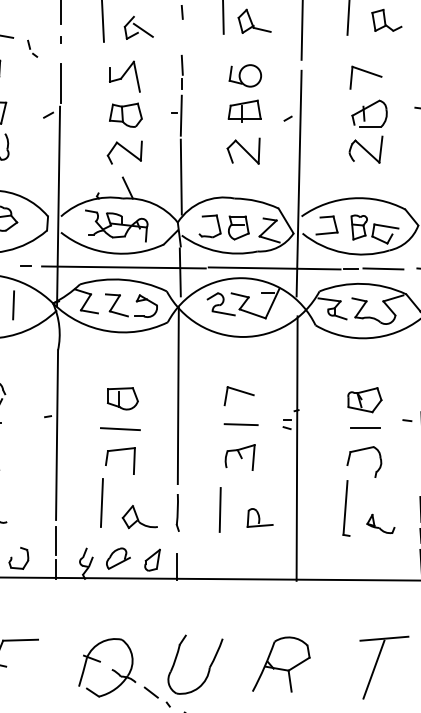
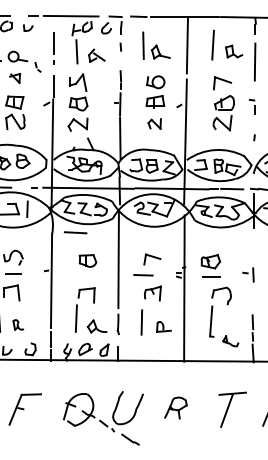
part: (123, 112) -> (77, 102), moved
part: (243, 150) -> (154, 123), size x0.7
part: (364, 406) -> (210, 265), moved
line: (241, 425) -> (143, 275), moved
line: (120, 428) -> (75, 232), moved
part: (380, 524) -> (230, 341), moved
part: (281, 663) -> (175, 407), size x0.7

